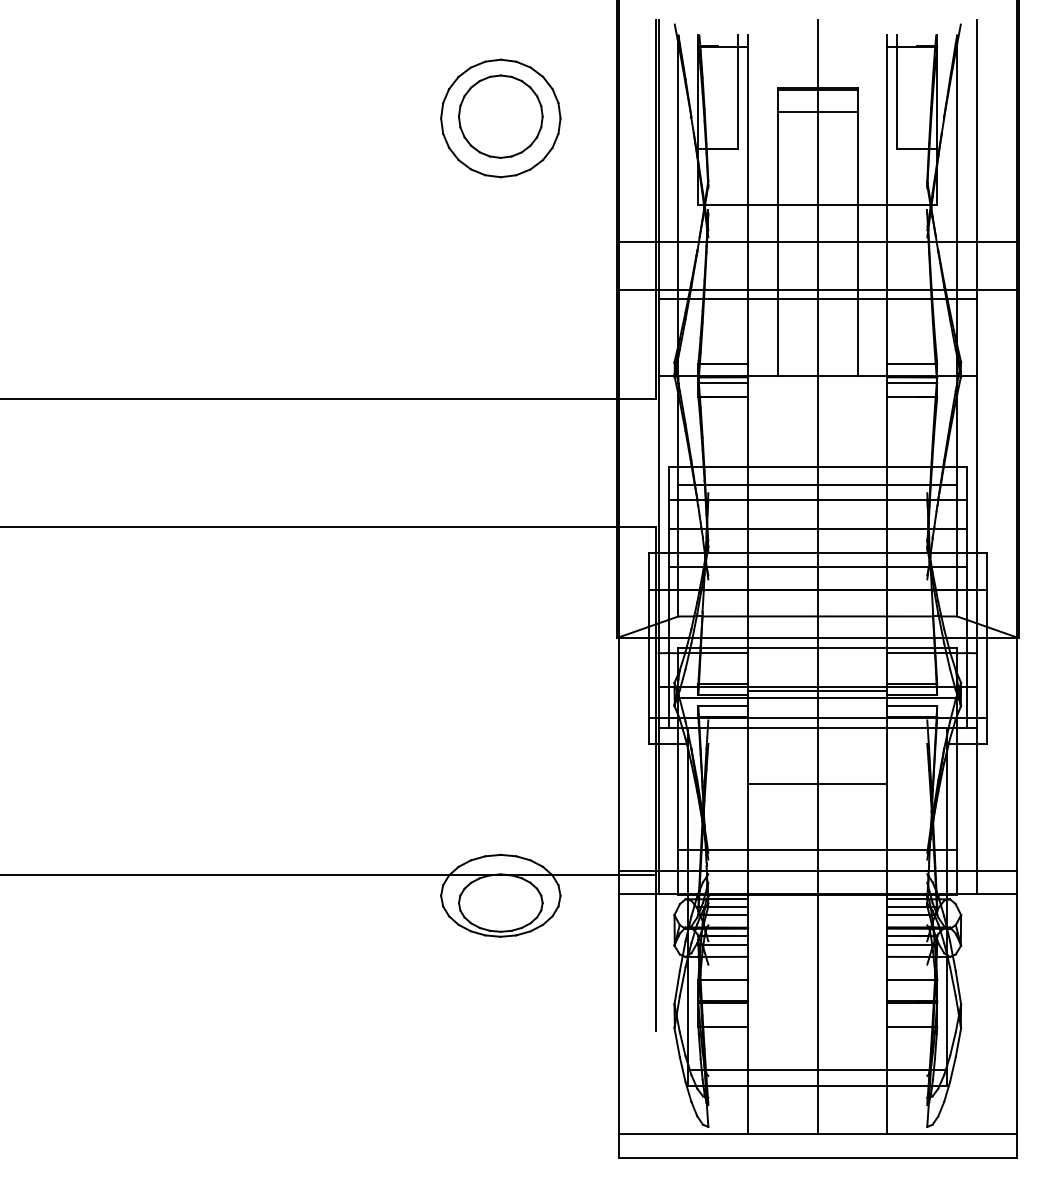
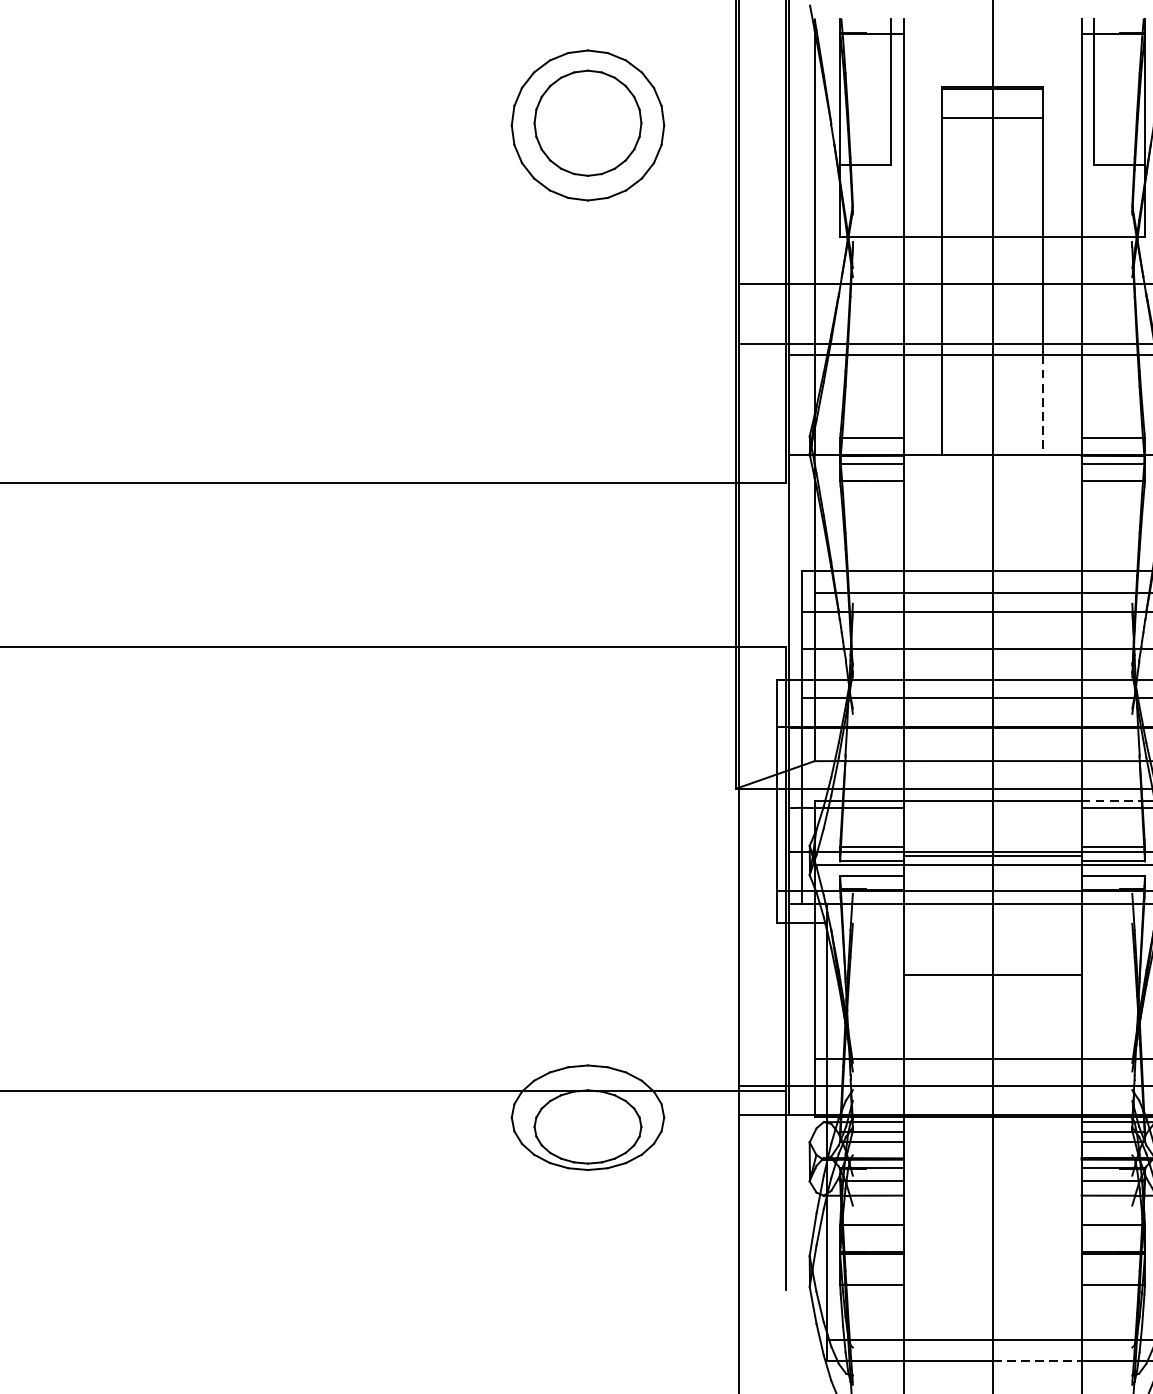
line: (857, 337) -> (1043, 405), solid -> dashed
line: (911, 647) -> (1112, 800), solid -> dashed
line: (852, 1086) -> (1036, 1361), solid -> dashed

